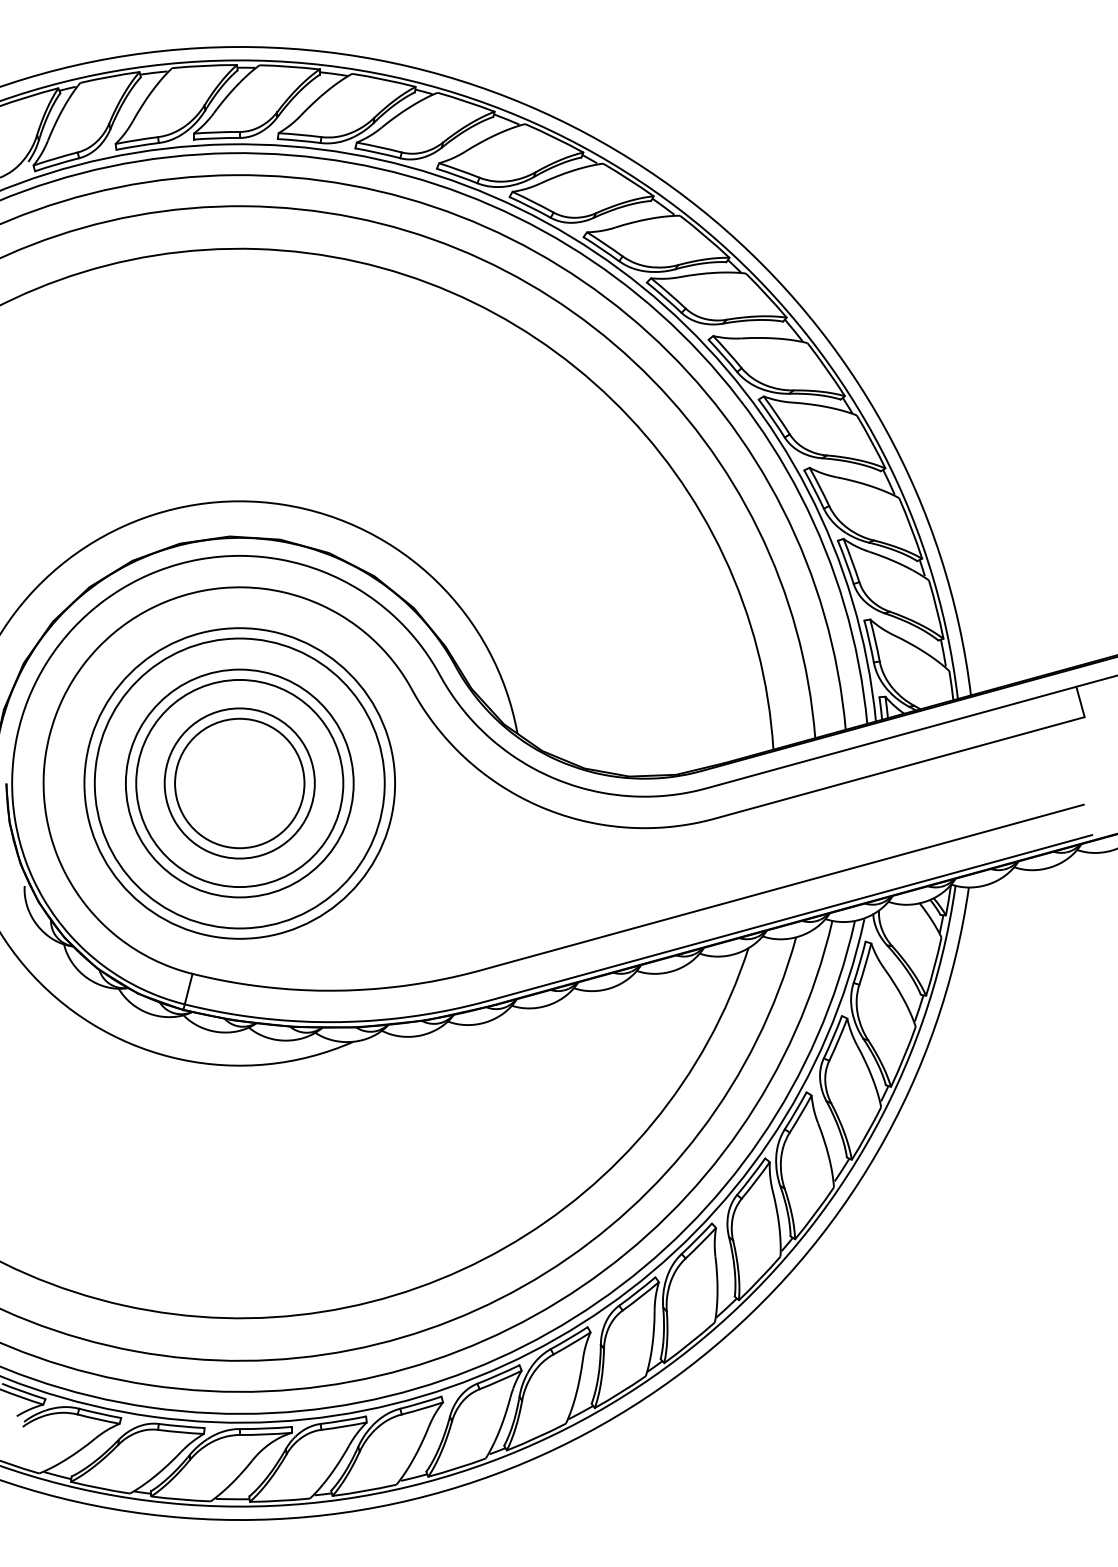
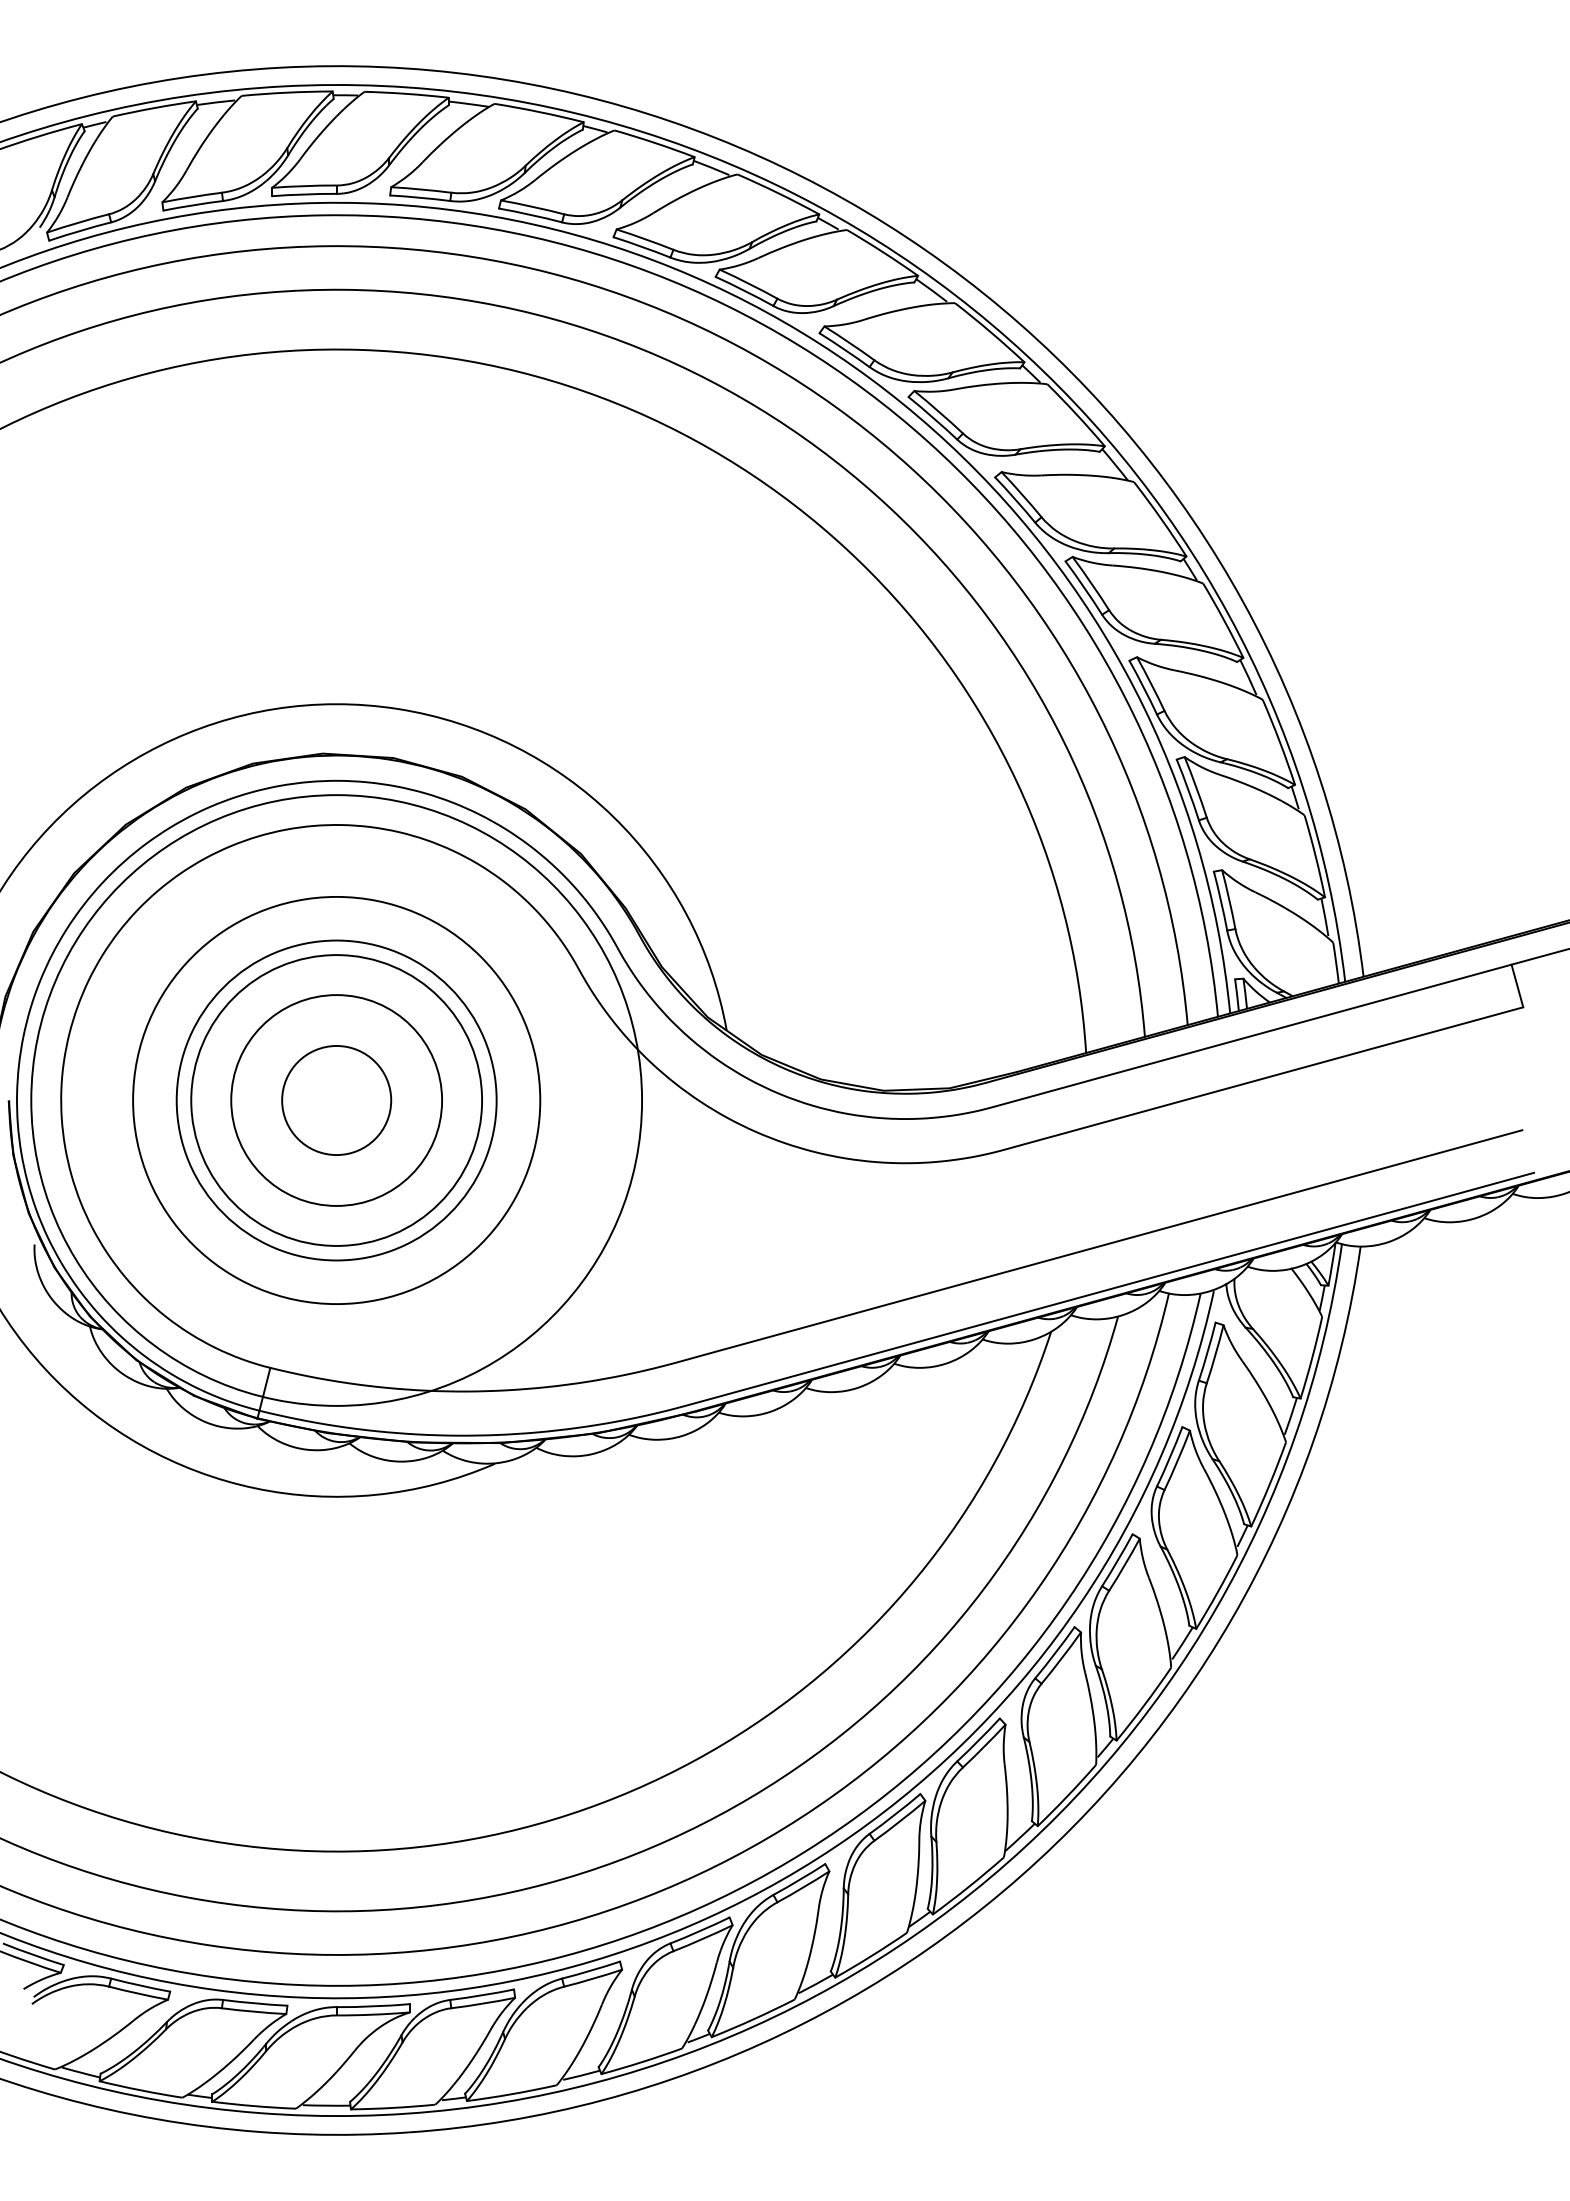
circle: (239, 783) -> (336, 1100), size x0.6
circle: (239, 783) -> (336, 1100), size x1.4

